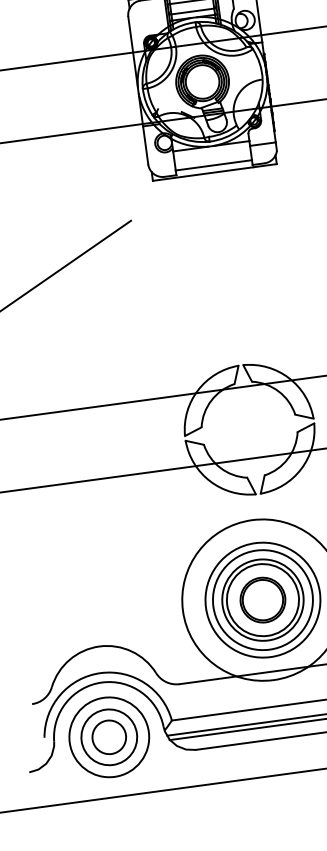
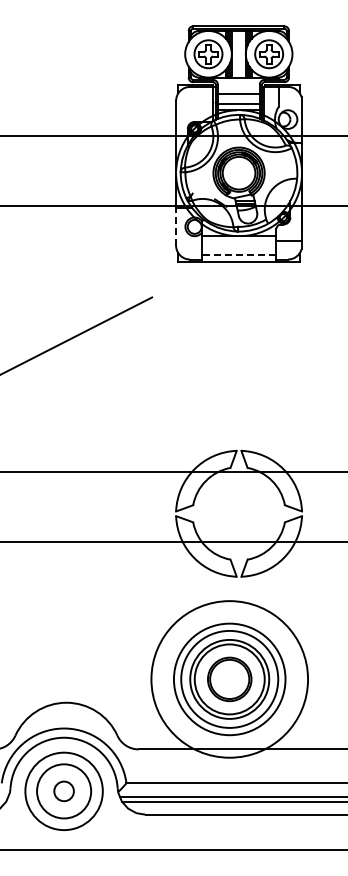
line: (146, 145) -> (176, 226), solid -> dashed
line: (213, 165) -> (238, 254), solid -> dashed
circle: (108, 737) -> (63, 791), size x0.6

